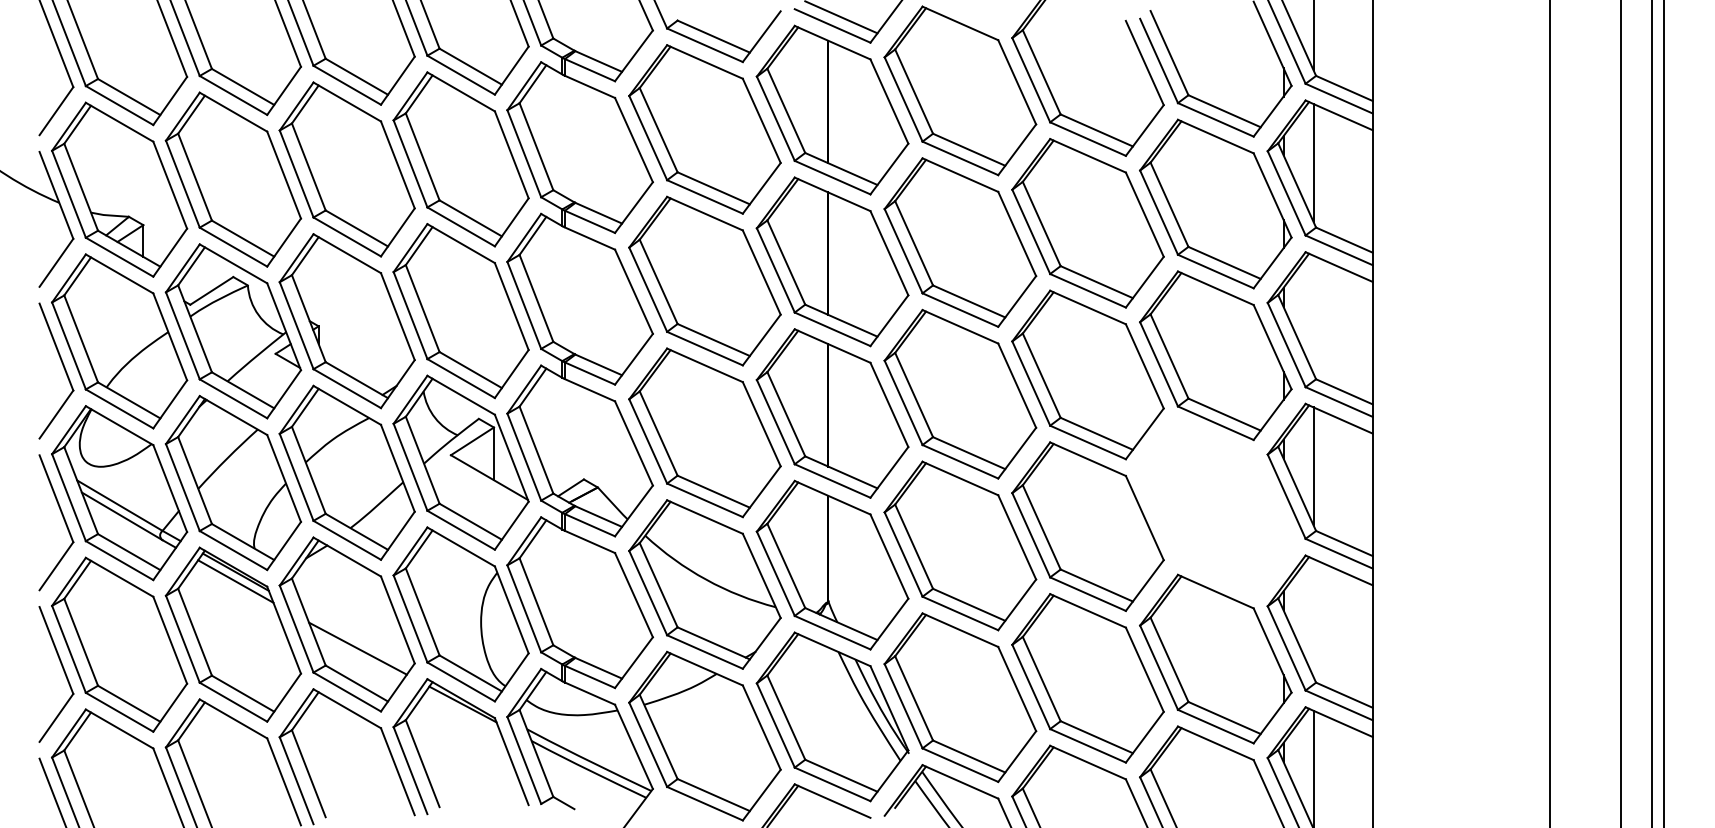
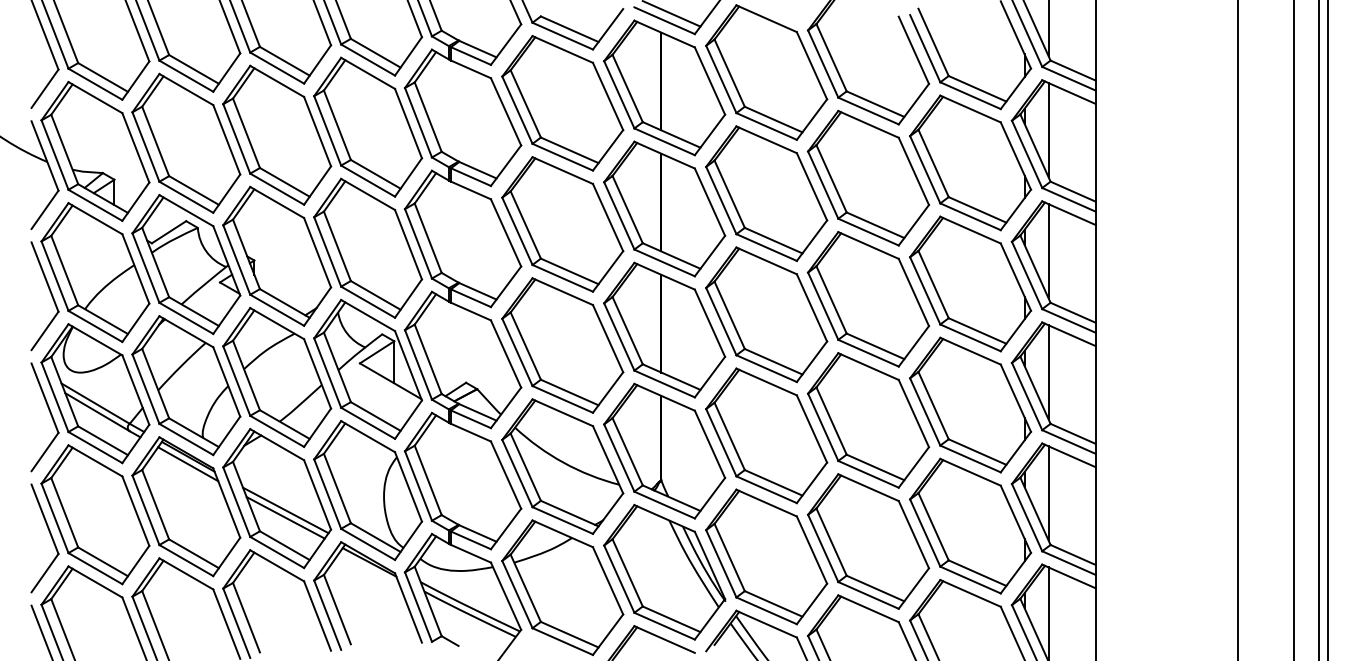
line: (1313, 314) -> (1048, 251), added
part: (1215, 507) -> (970, 405), added
line: (1313, 618) -> (1048, 493), added
line: (357, 638) -> (285, 509), added

